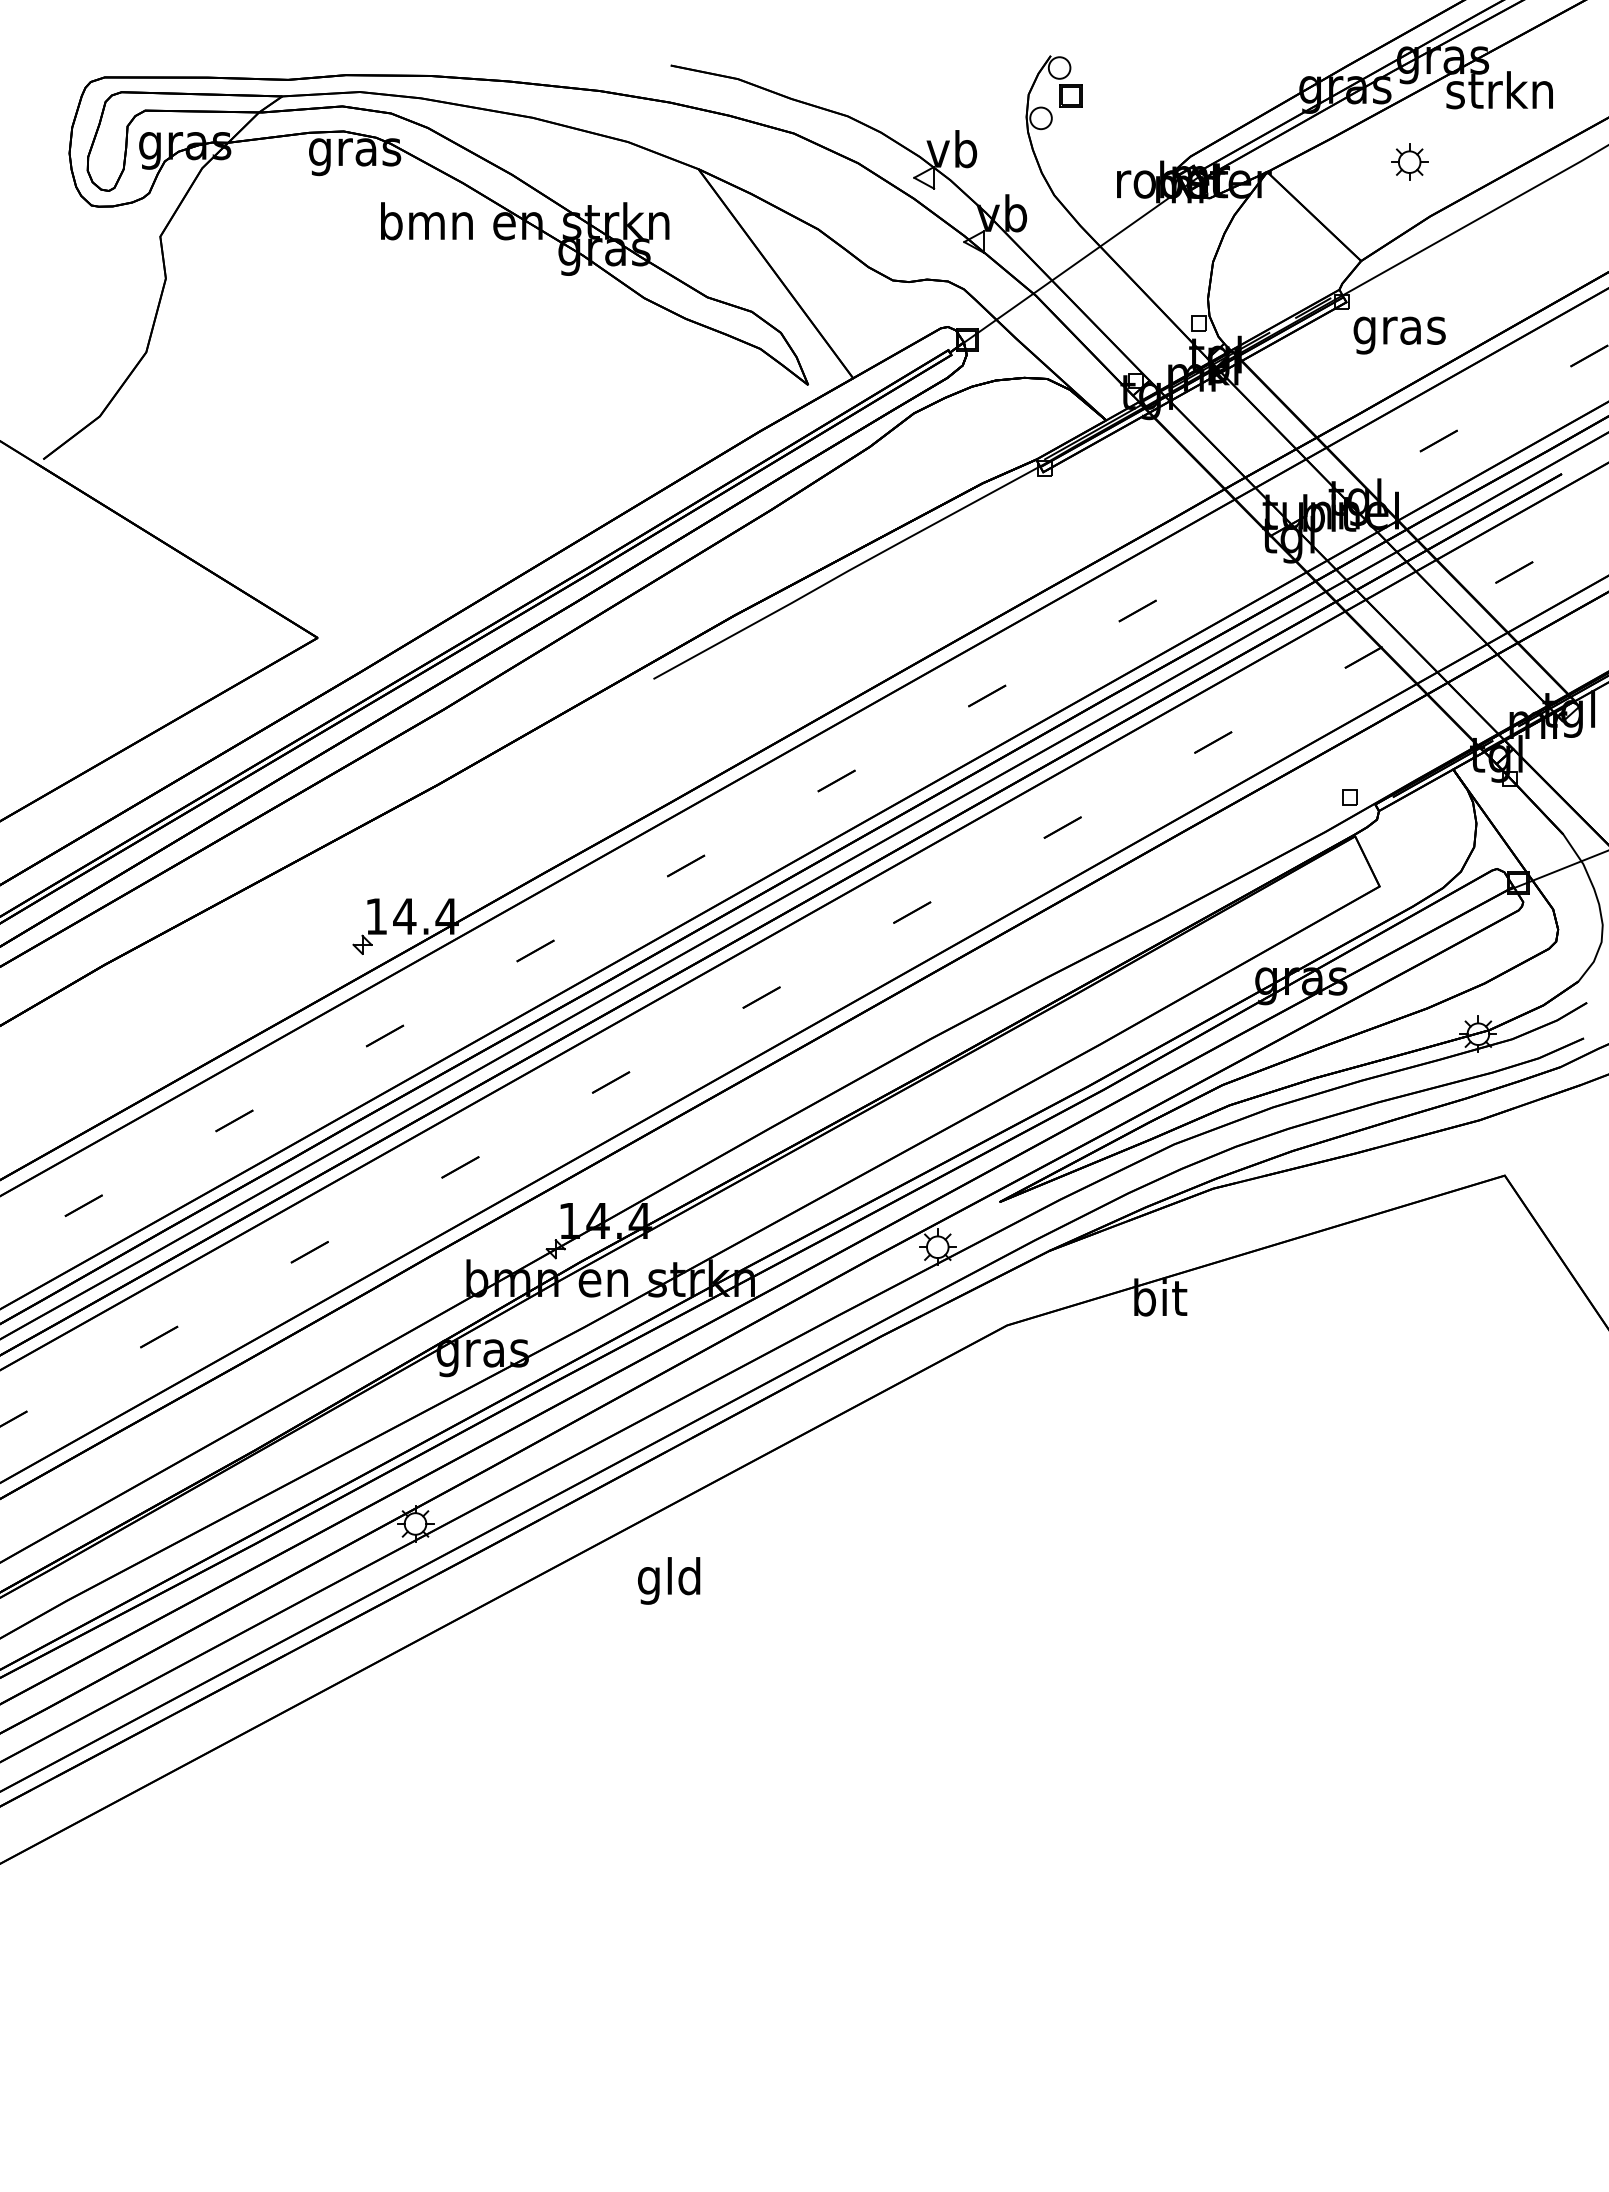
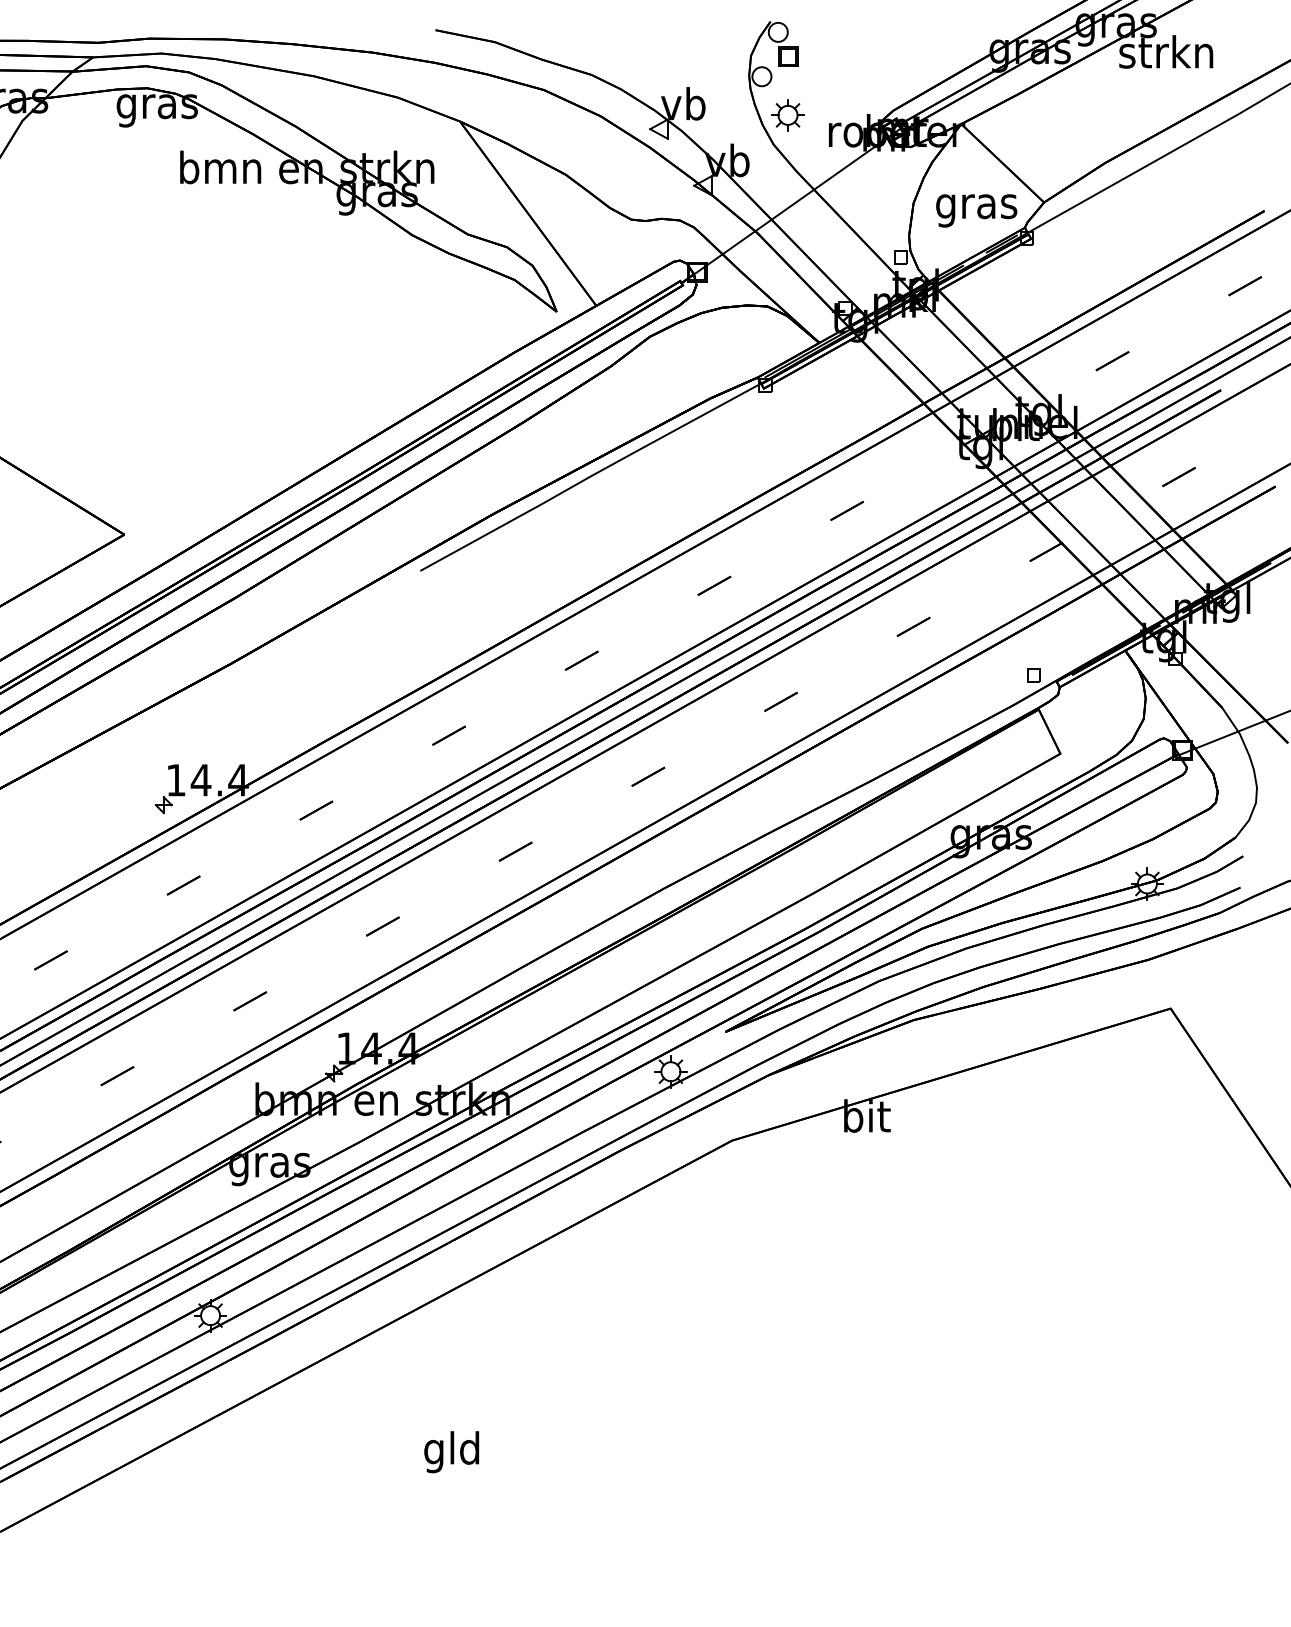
part: (1409, 161) -> (787, 114), moved
text: (1399, 335) -> (976, 210), moved
text: (669, 1580) -> (452, 1451), moved

